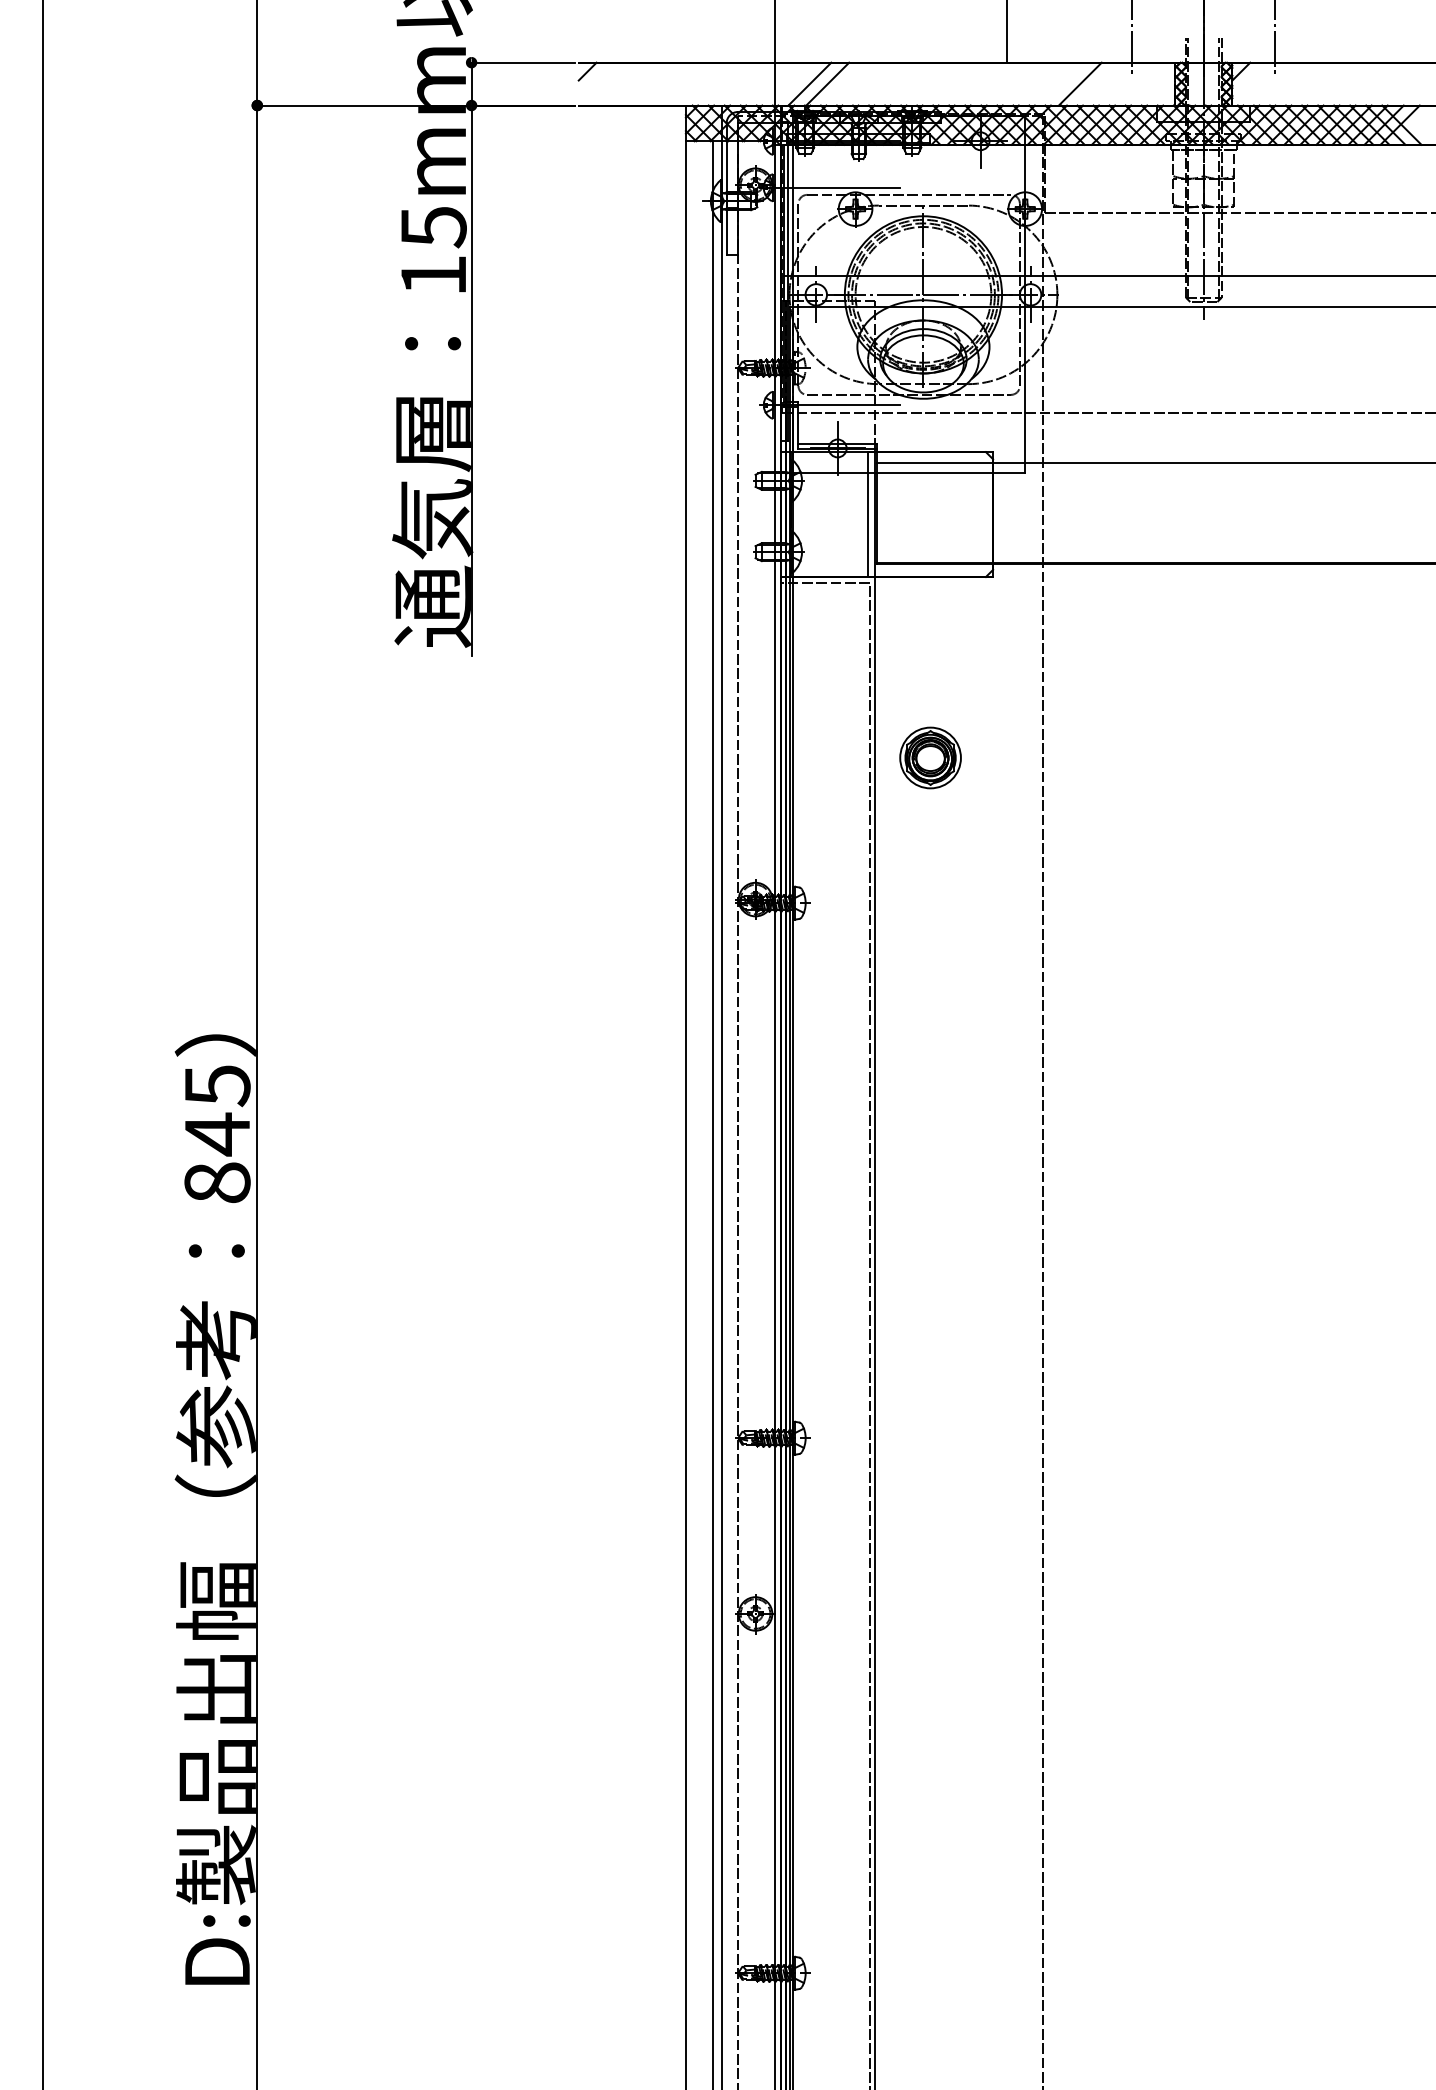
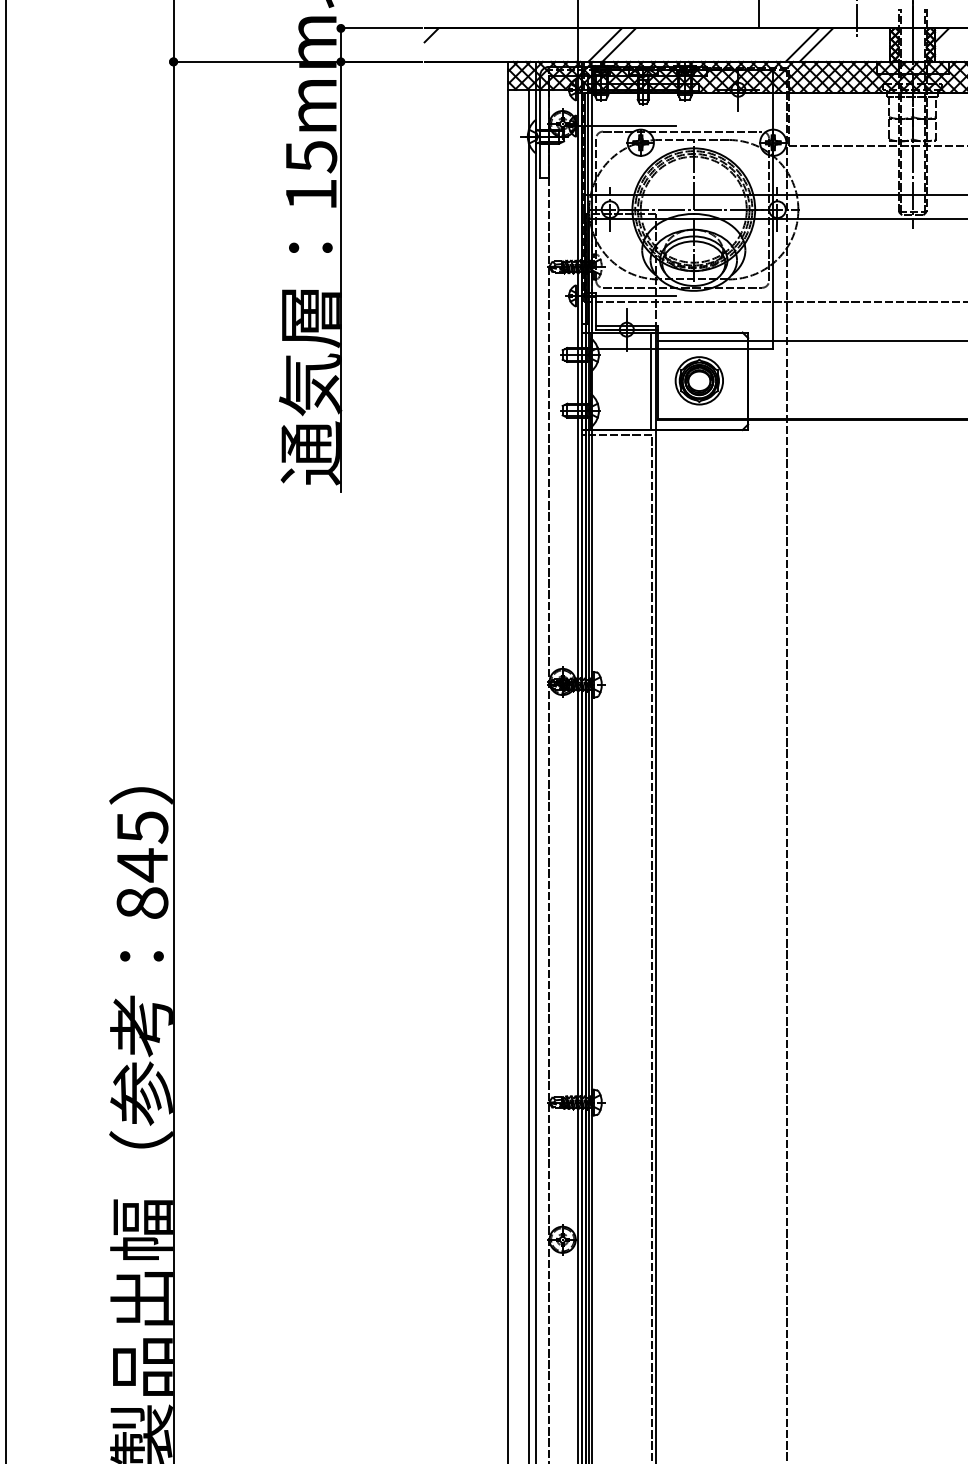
line: (1062, 83) -> (802, 44), added
part: (930, 757) -> (699, 380), moved

